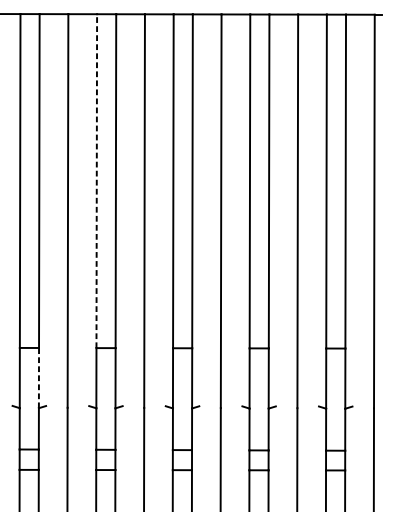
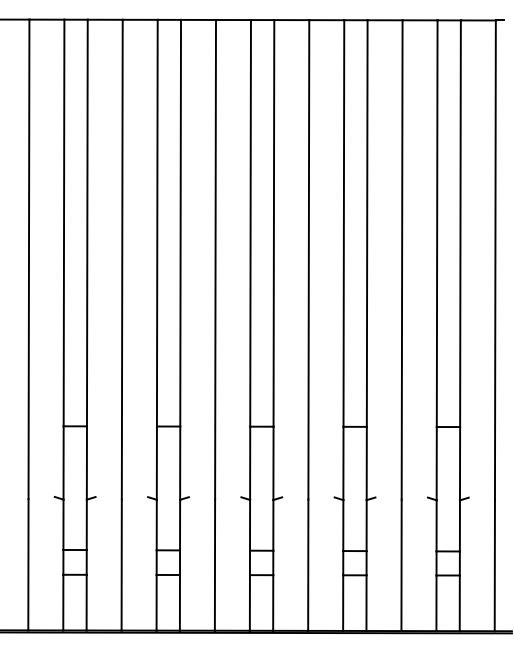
line: (96, 180) -> (157, 222), dashed -> solid
line: (38, 378) -> (86, 463), dashed -> solid

